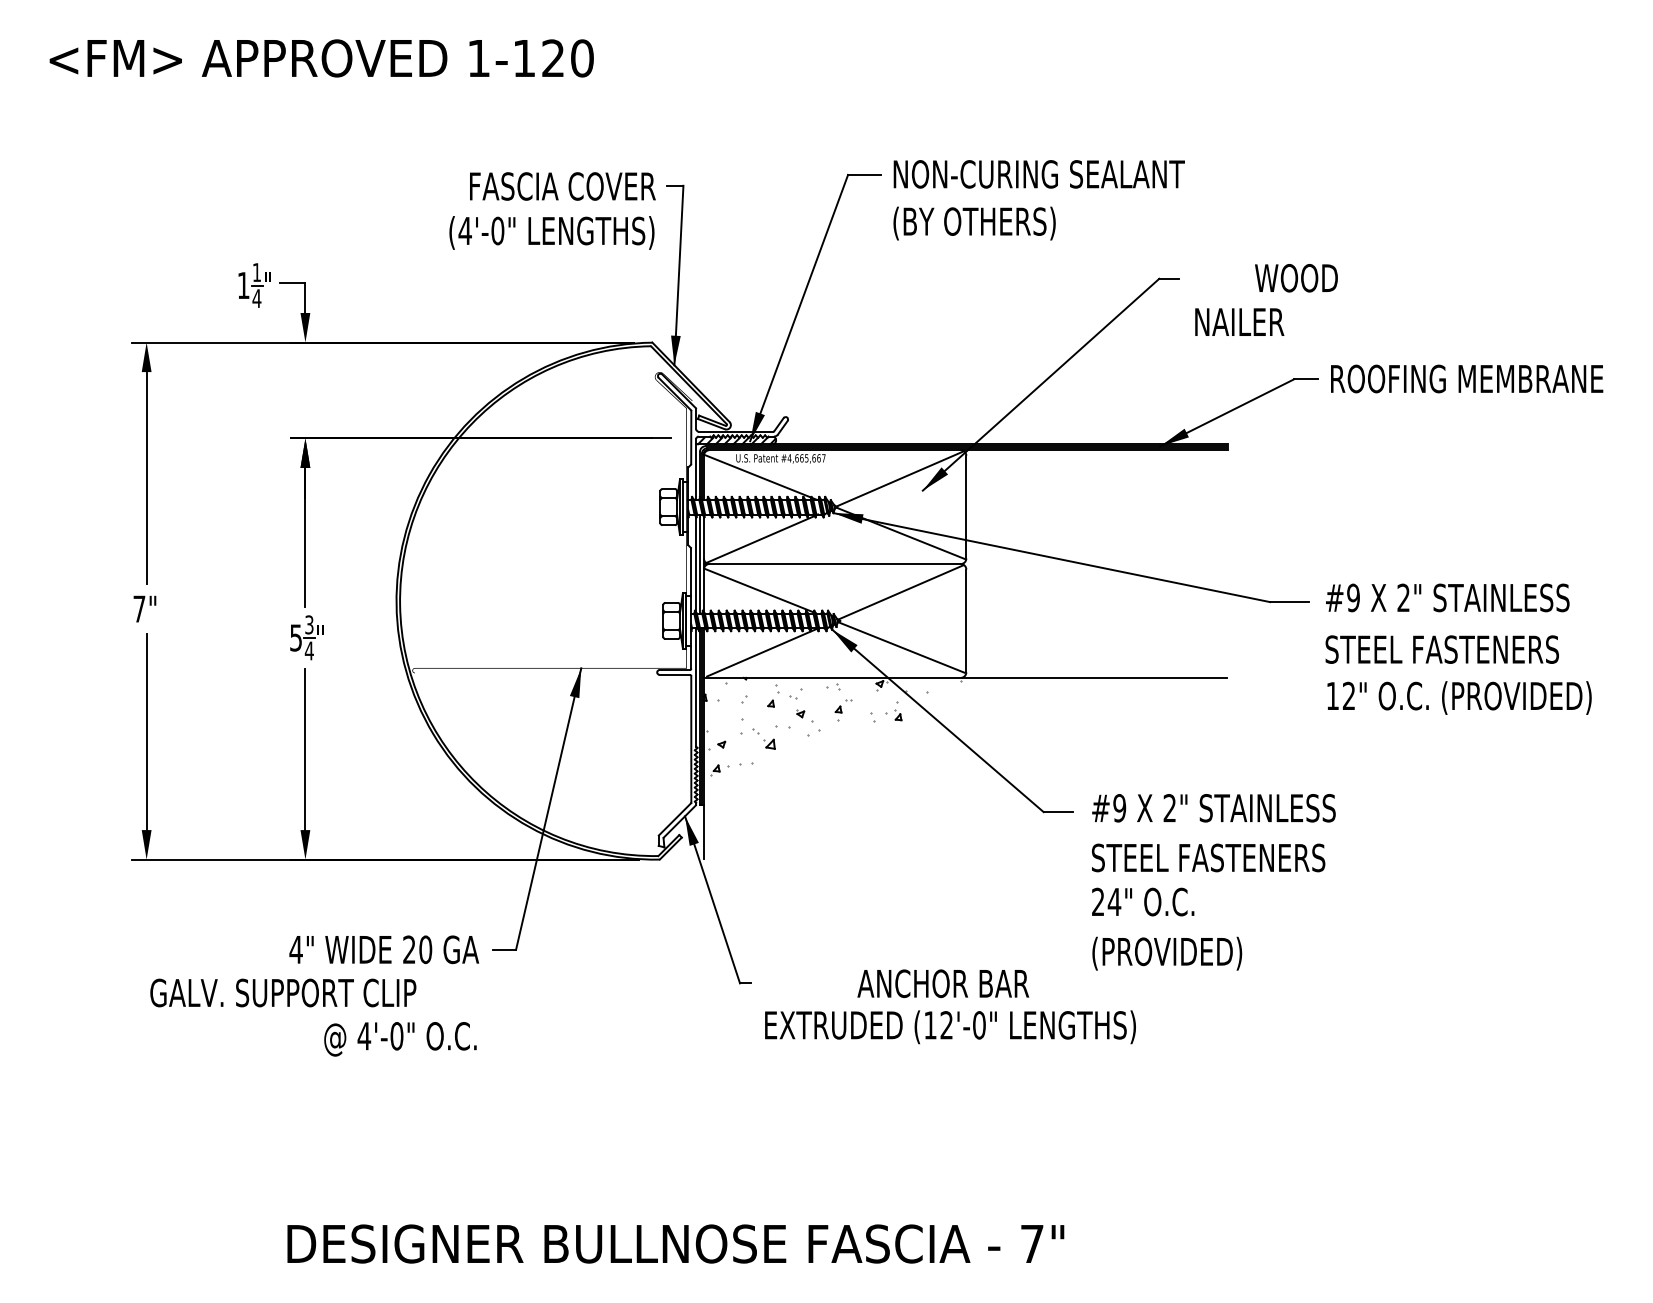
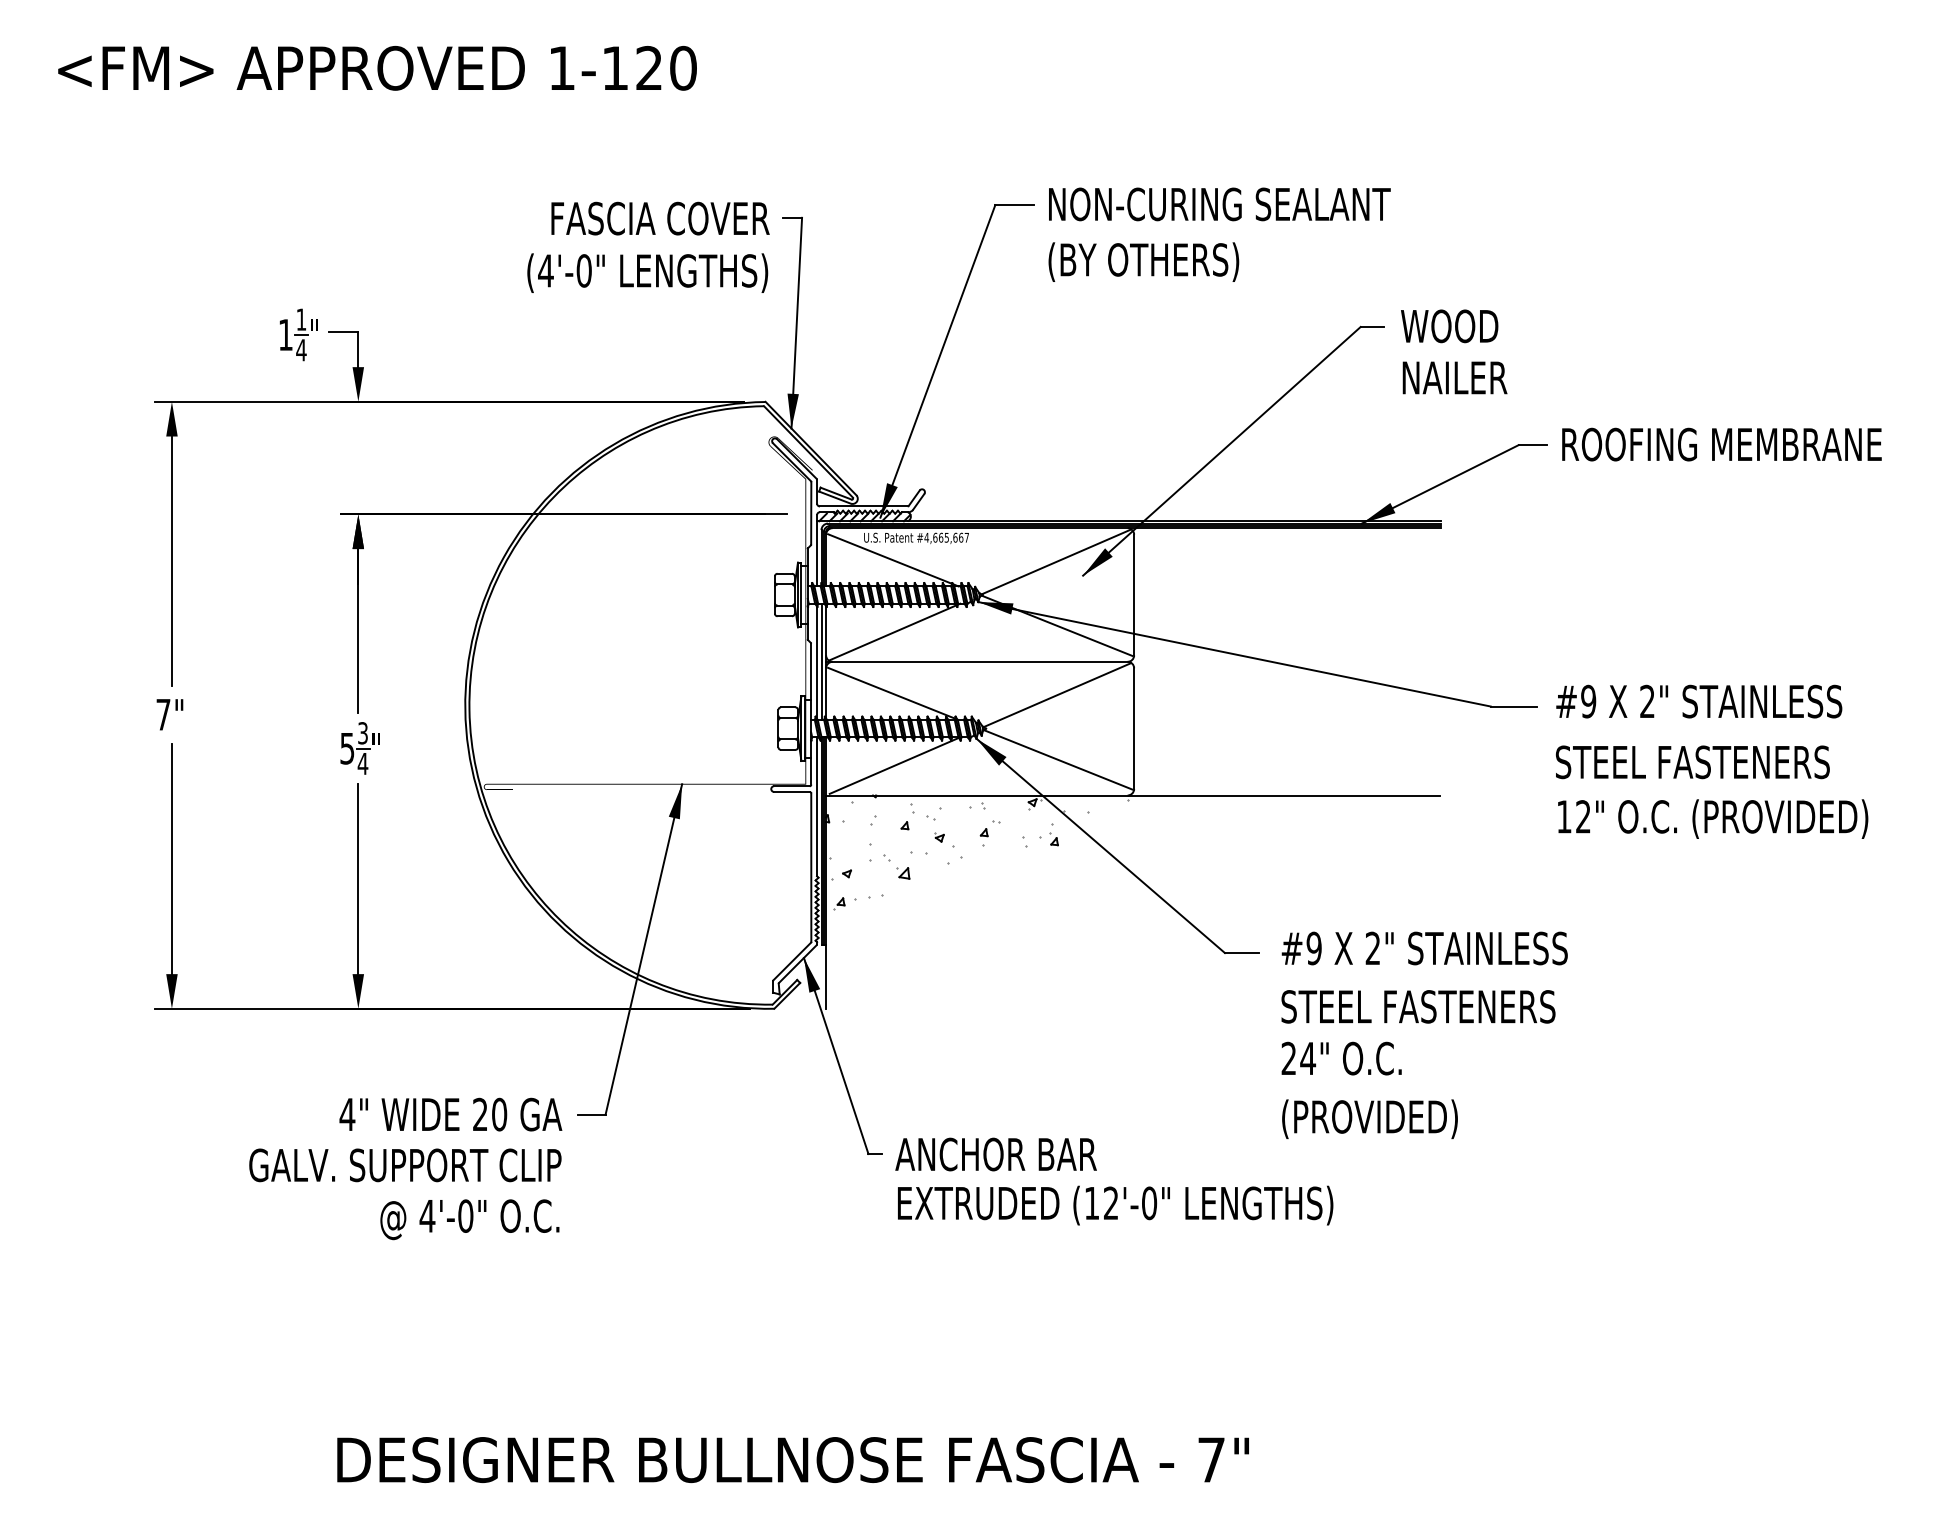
text: (1296, 278) -> (1449, 326), moved
text: (942, 983) -> (995, 1154), moved
text: (283, 993) -> (405, 1165), moved

